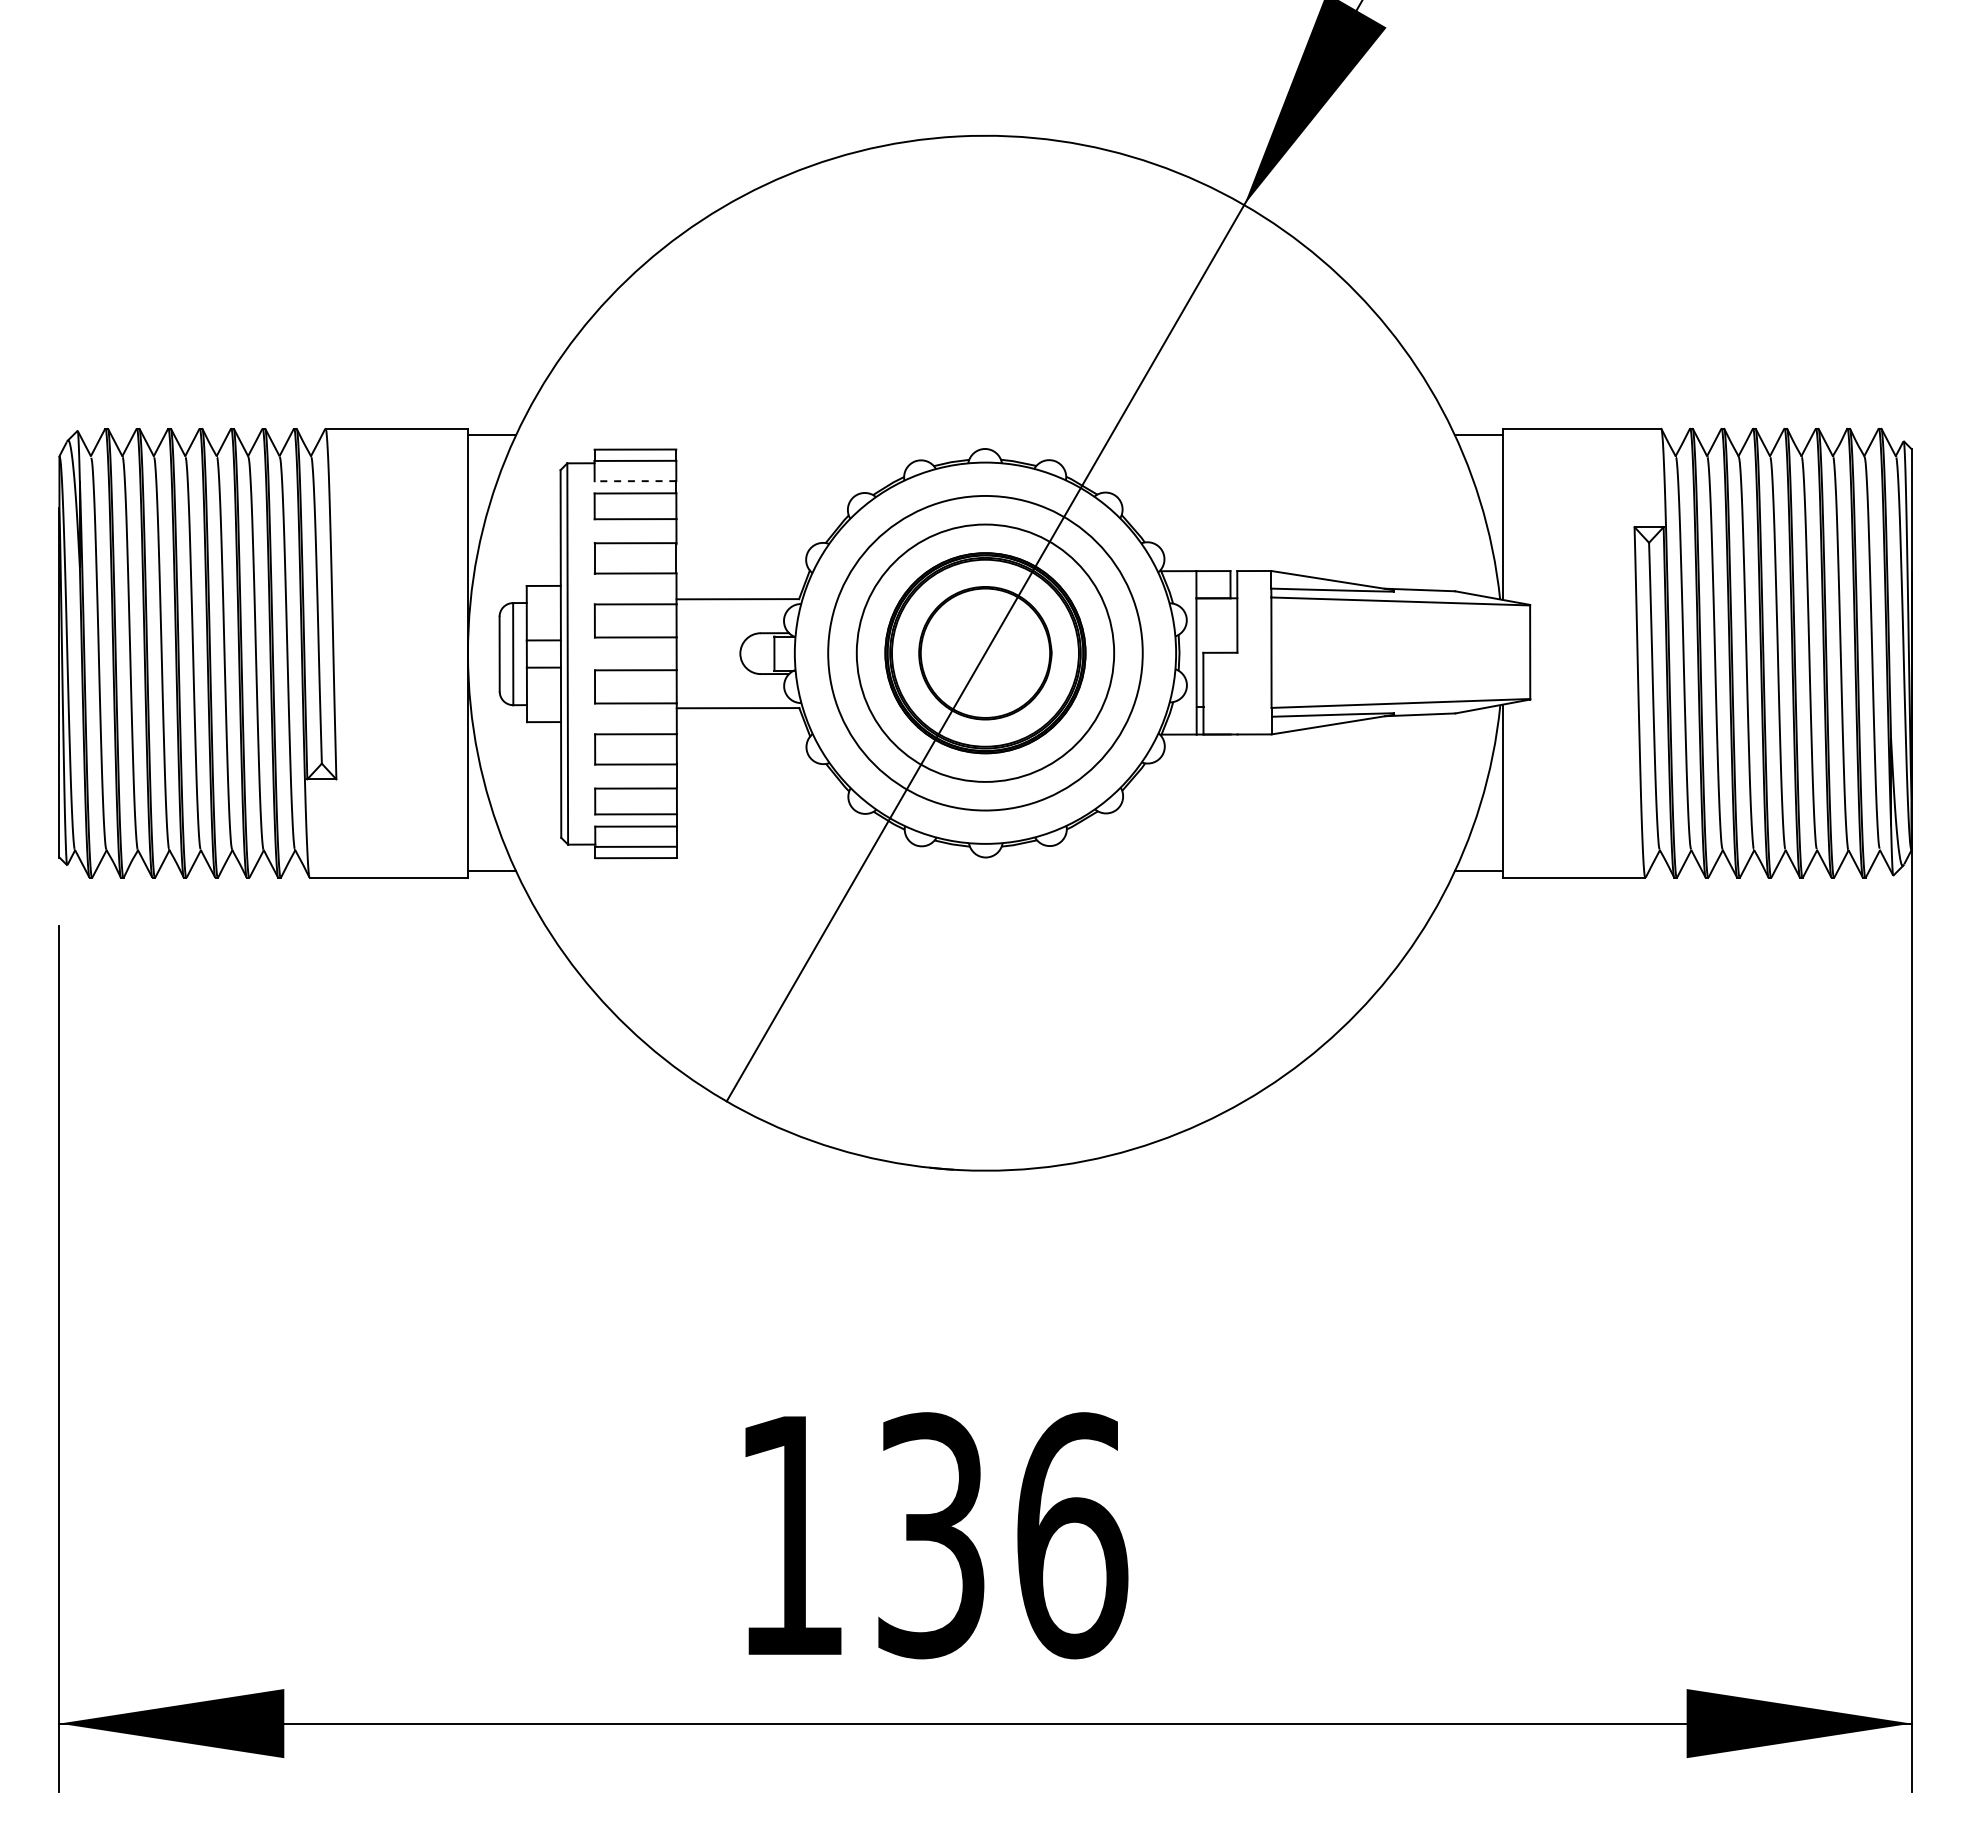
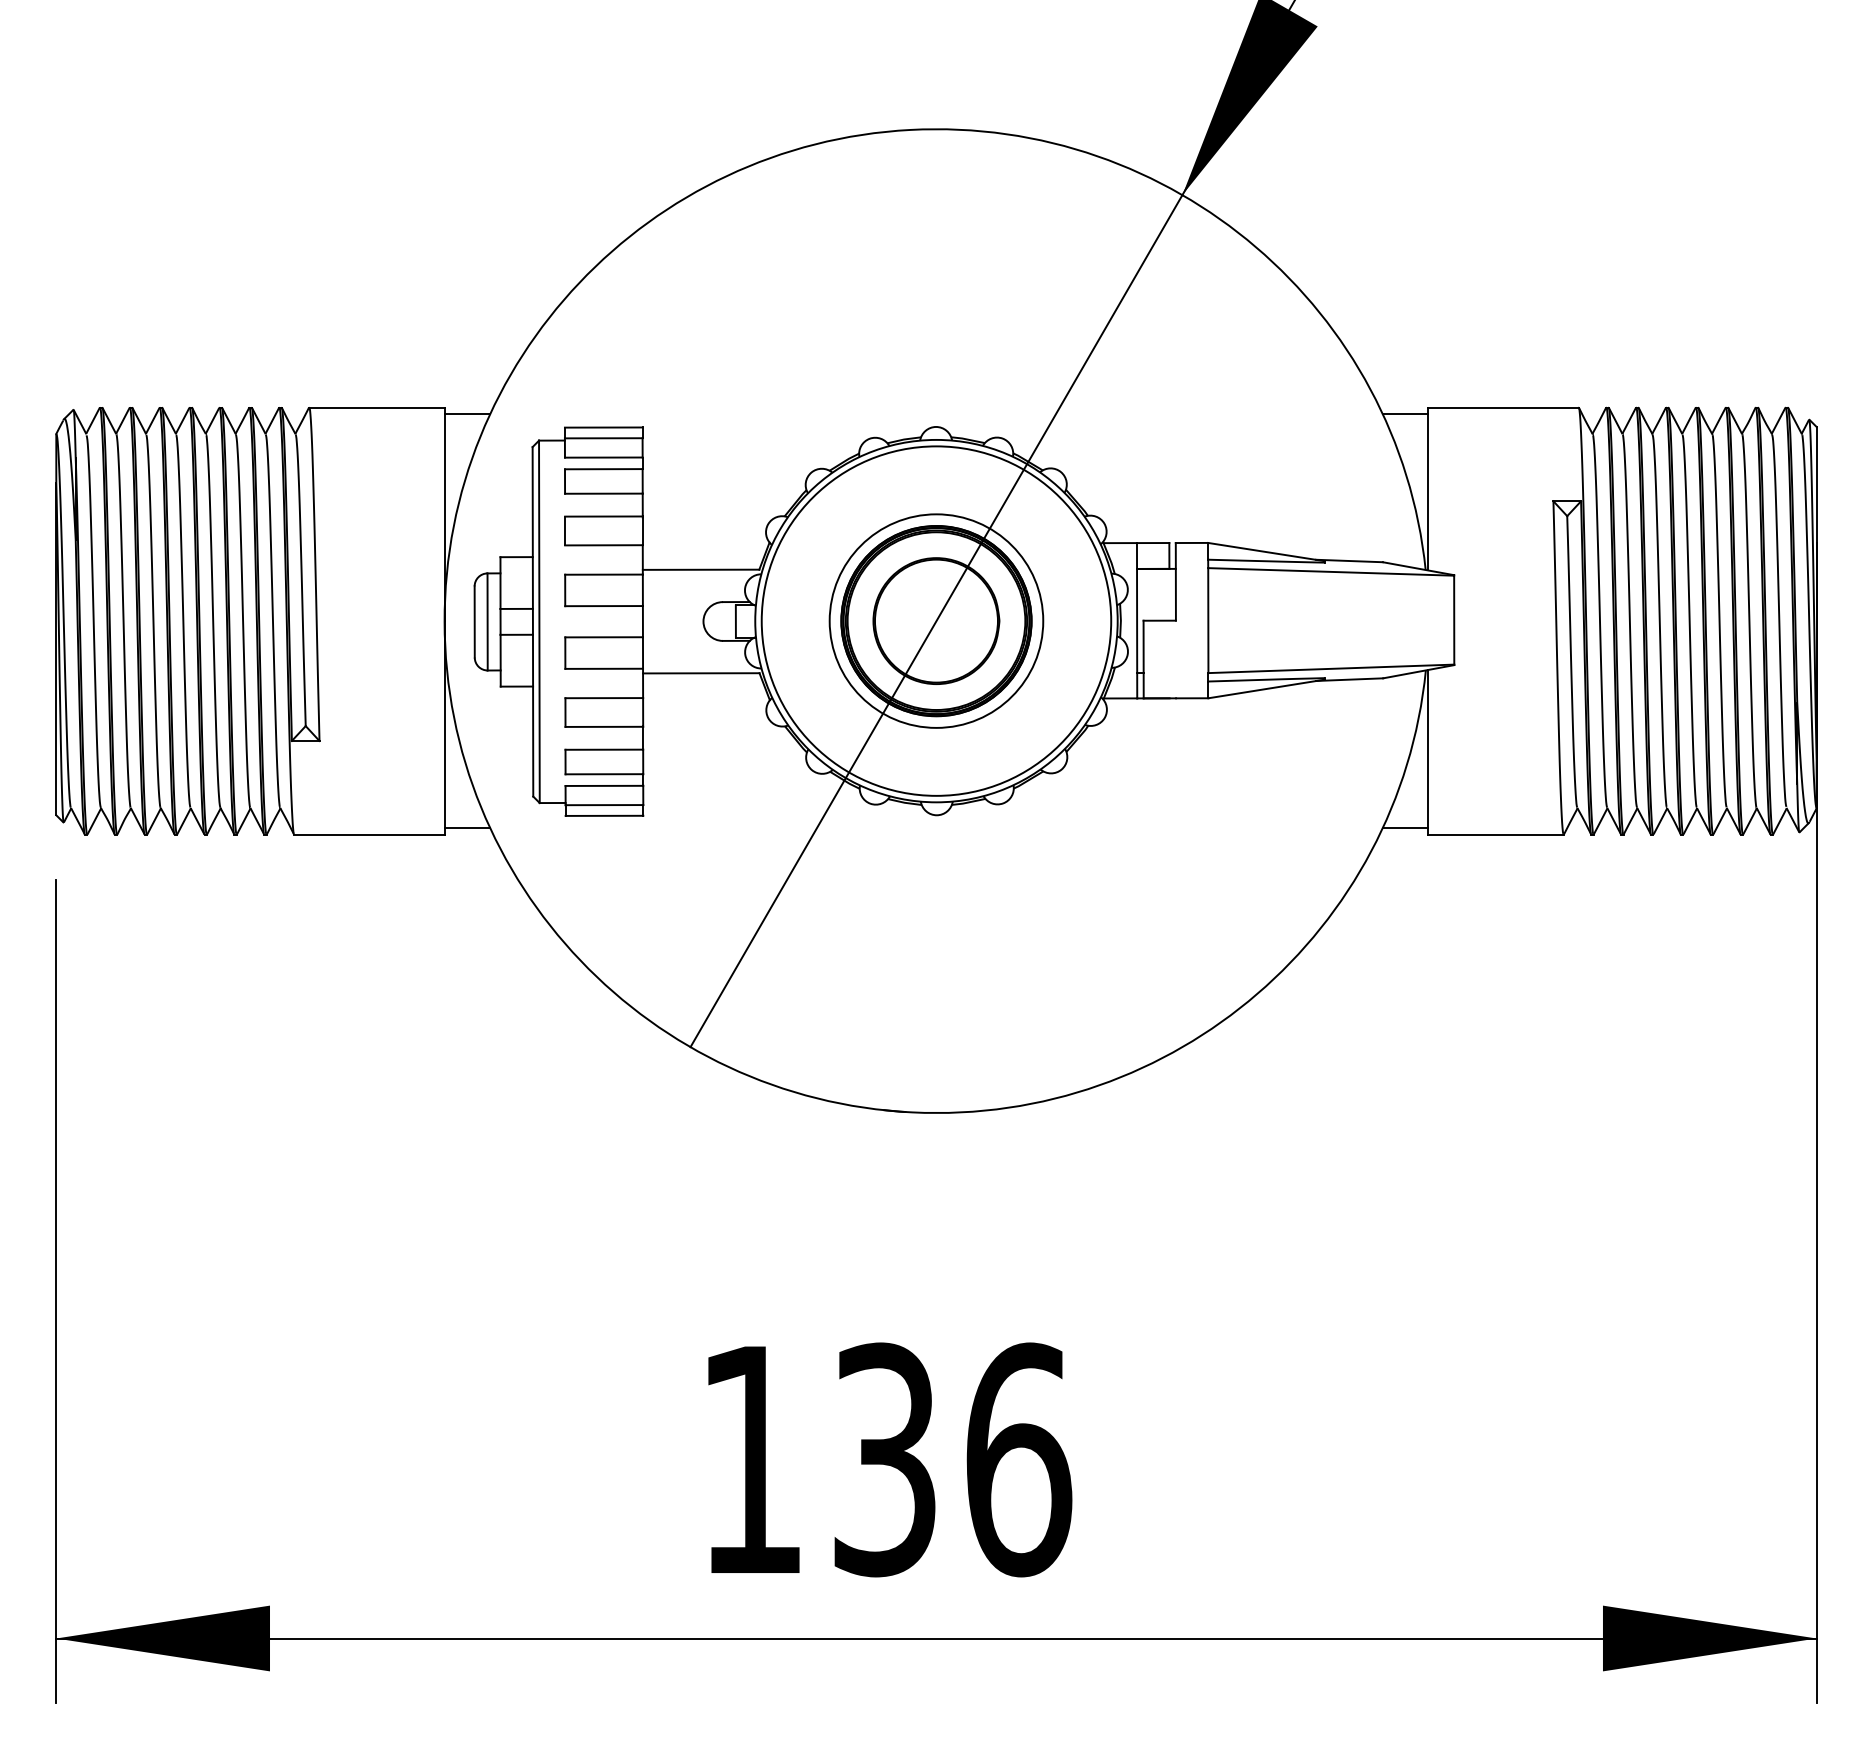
line: (635, 481) -> (603, 457), dashed -> solid
circle: (985, 652) -> (936, 620), size x0.71
circle: (985, 653) -> (936, 621), size x1.43

